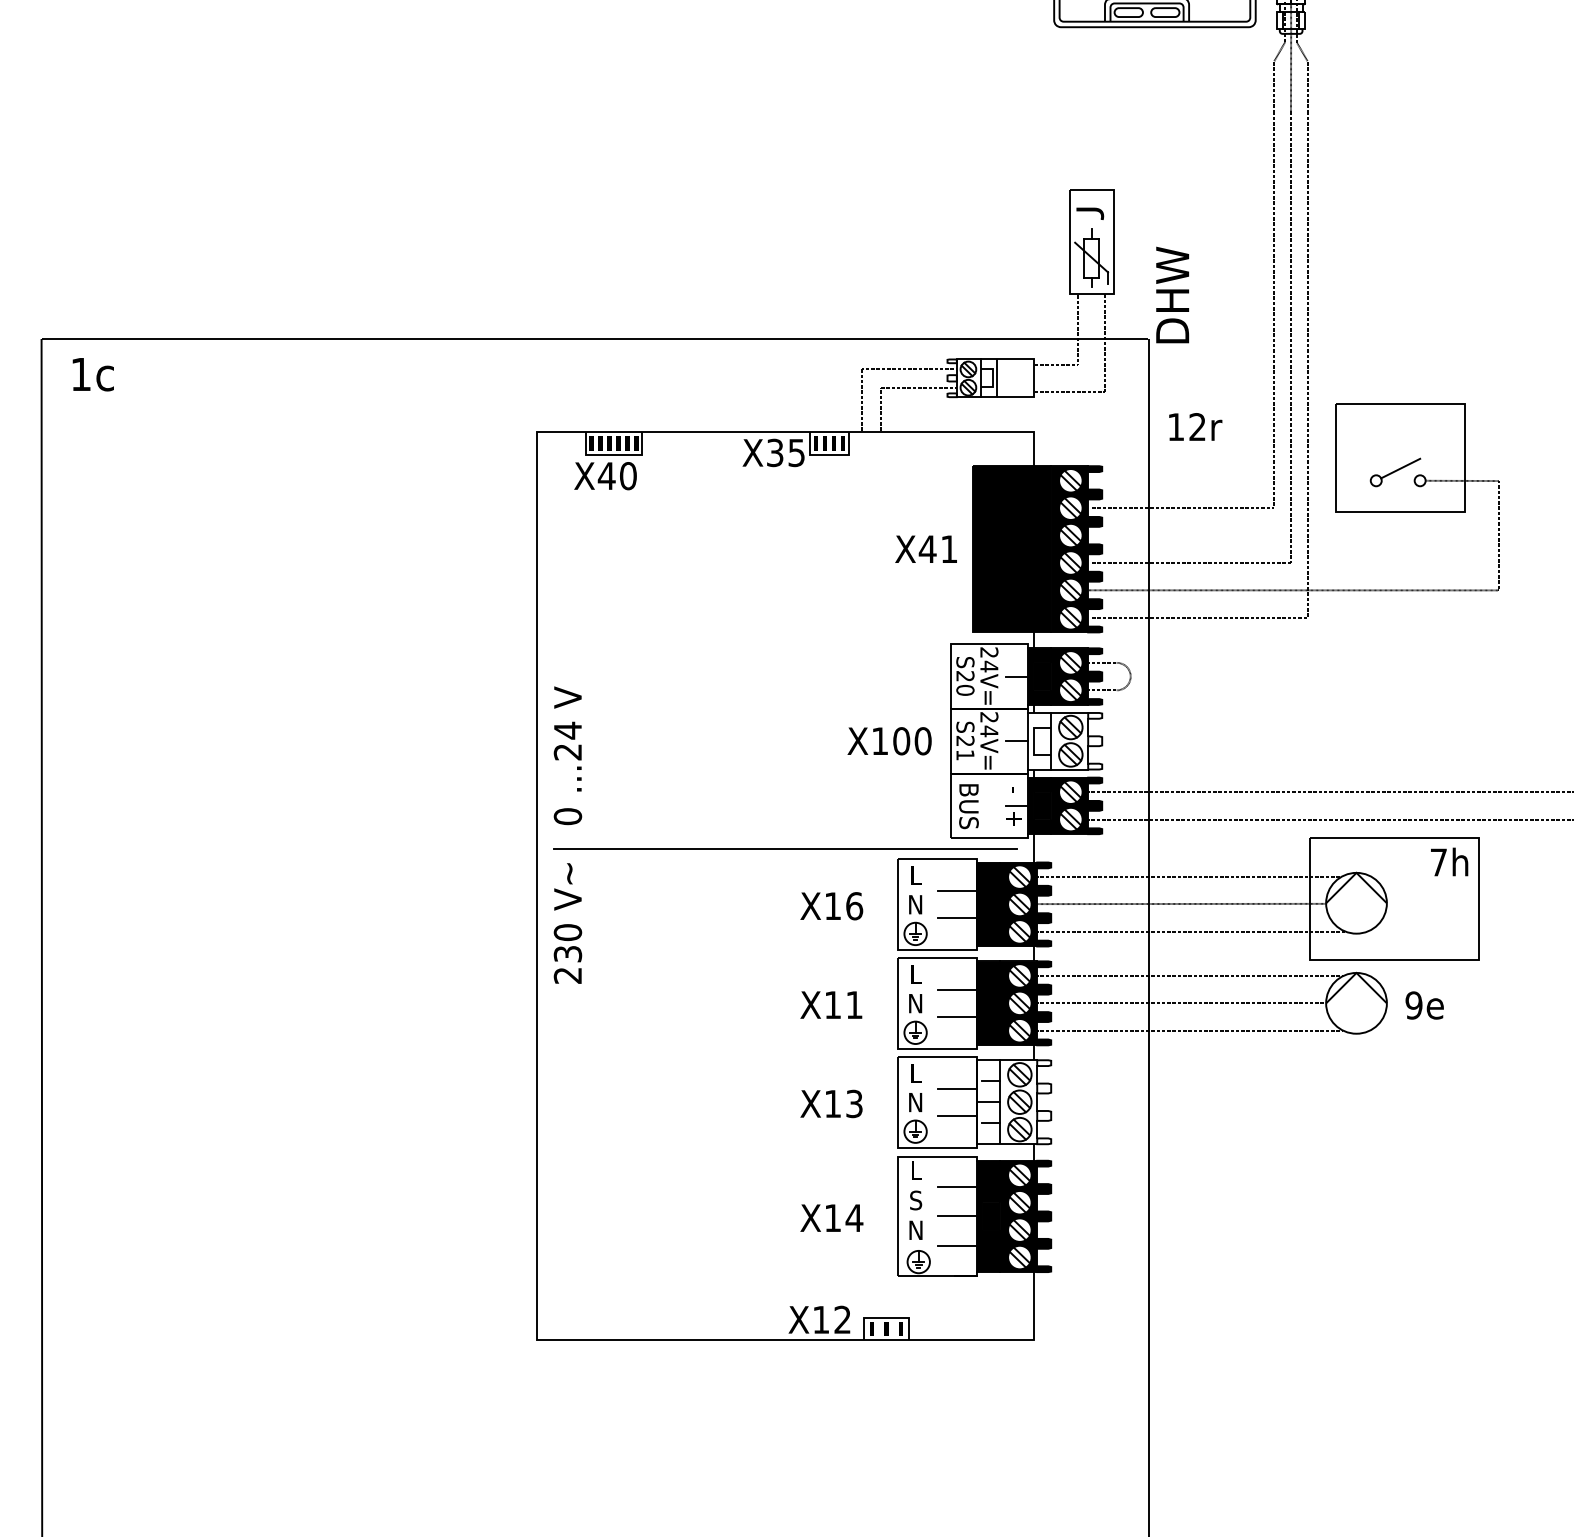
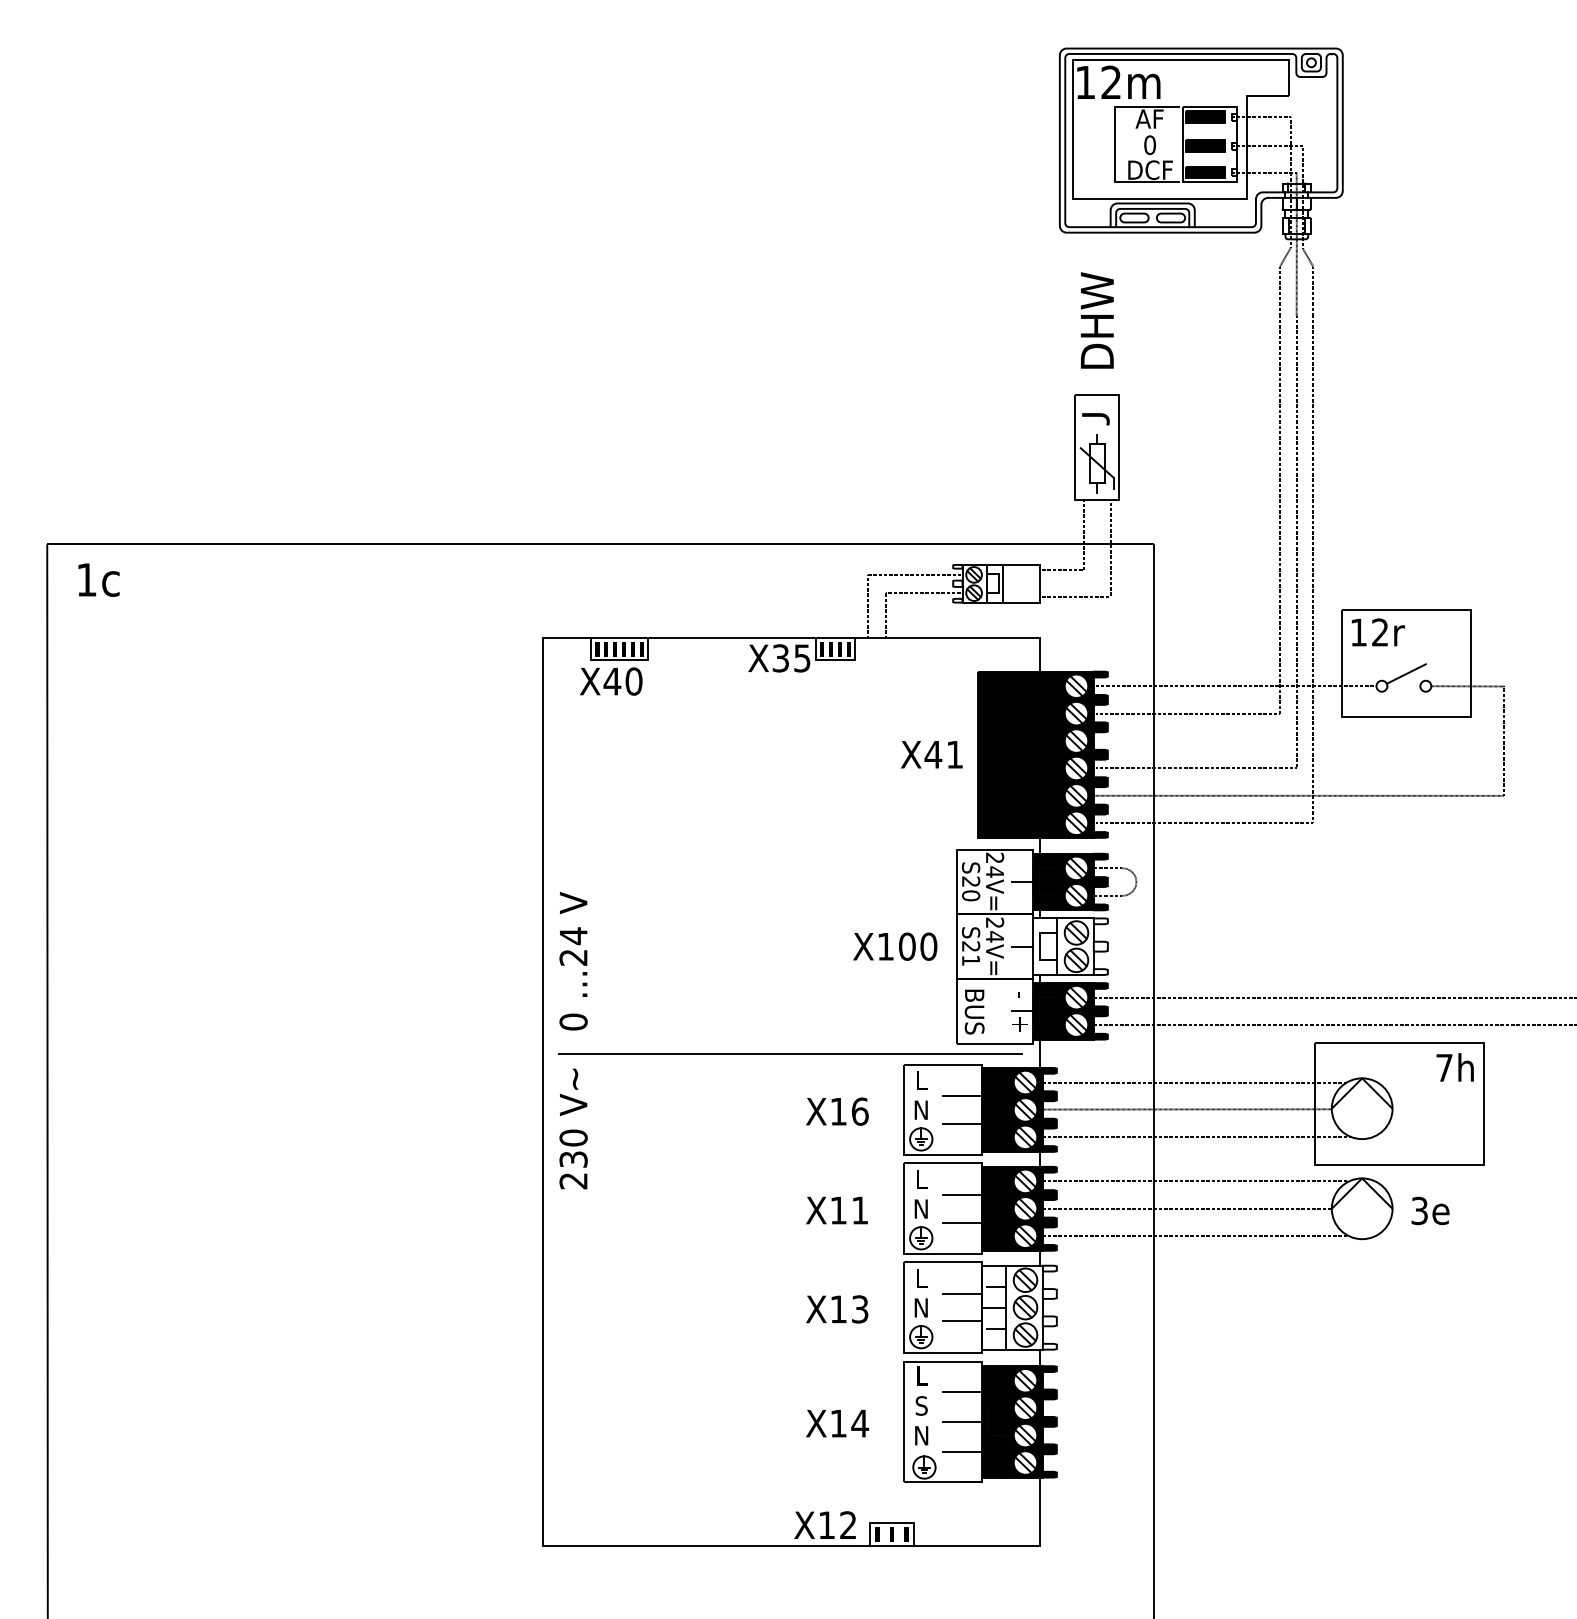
text: (1172, 295) -> (1097, 320), moved
text: (1194, 427) -> (1377, 632), moved
line: (1229, 481) -> (1235, 686), added
text: (1413, 1005) -> (1419, 1210), 9e -> 3e

